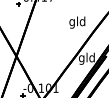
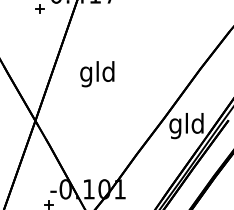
text: (77, 22) -> (97, 73), moved

